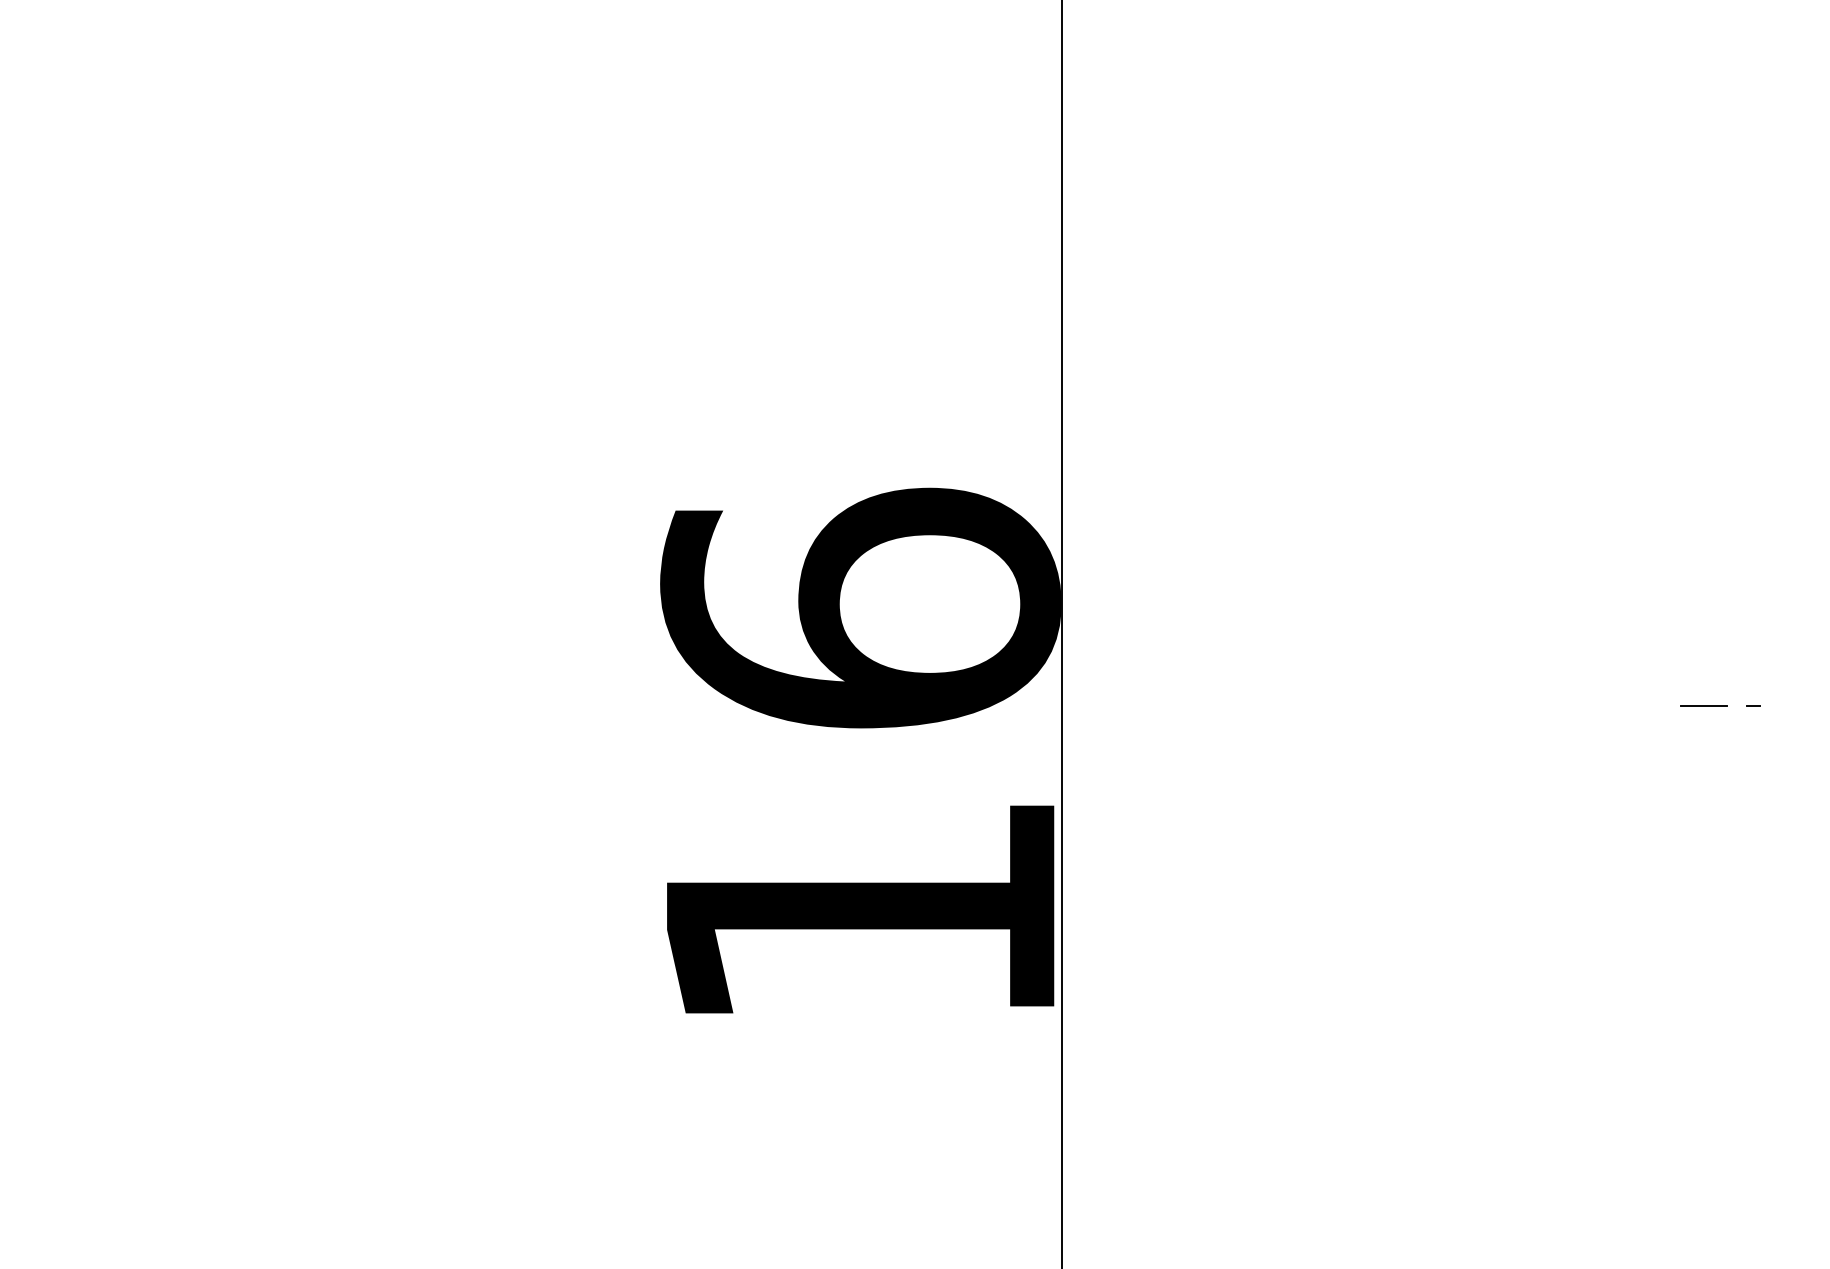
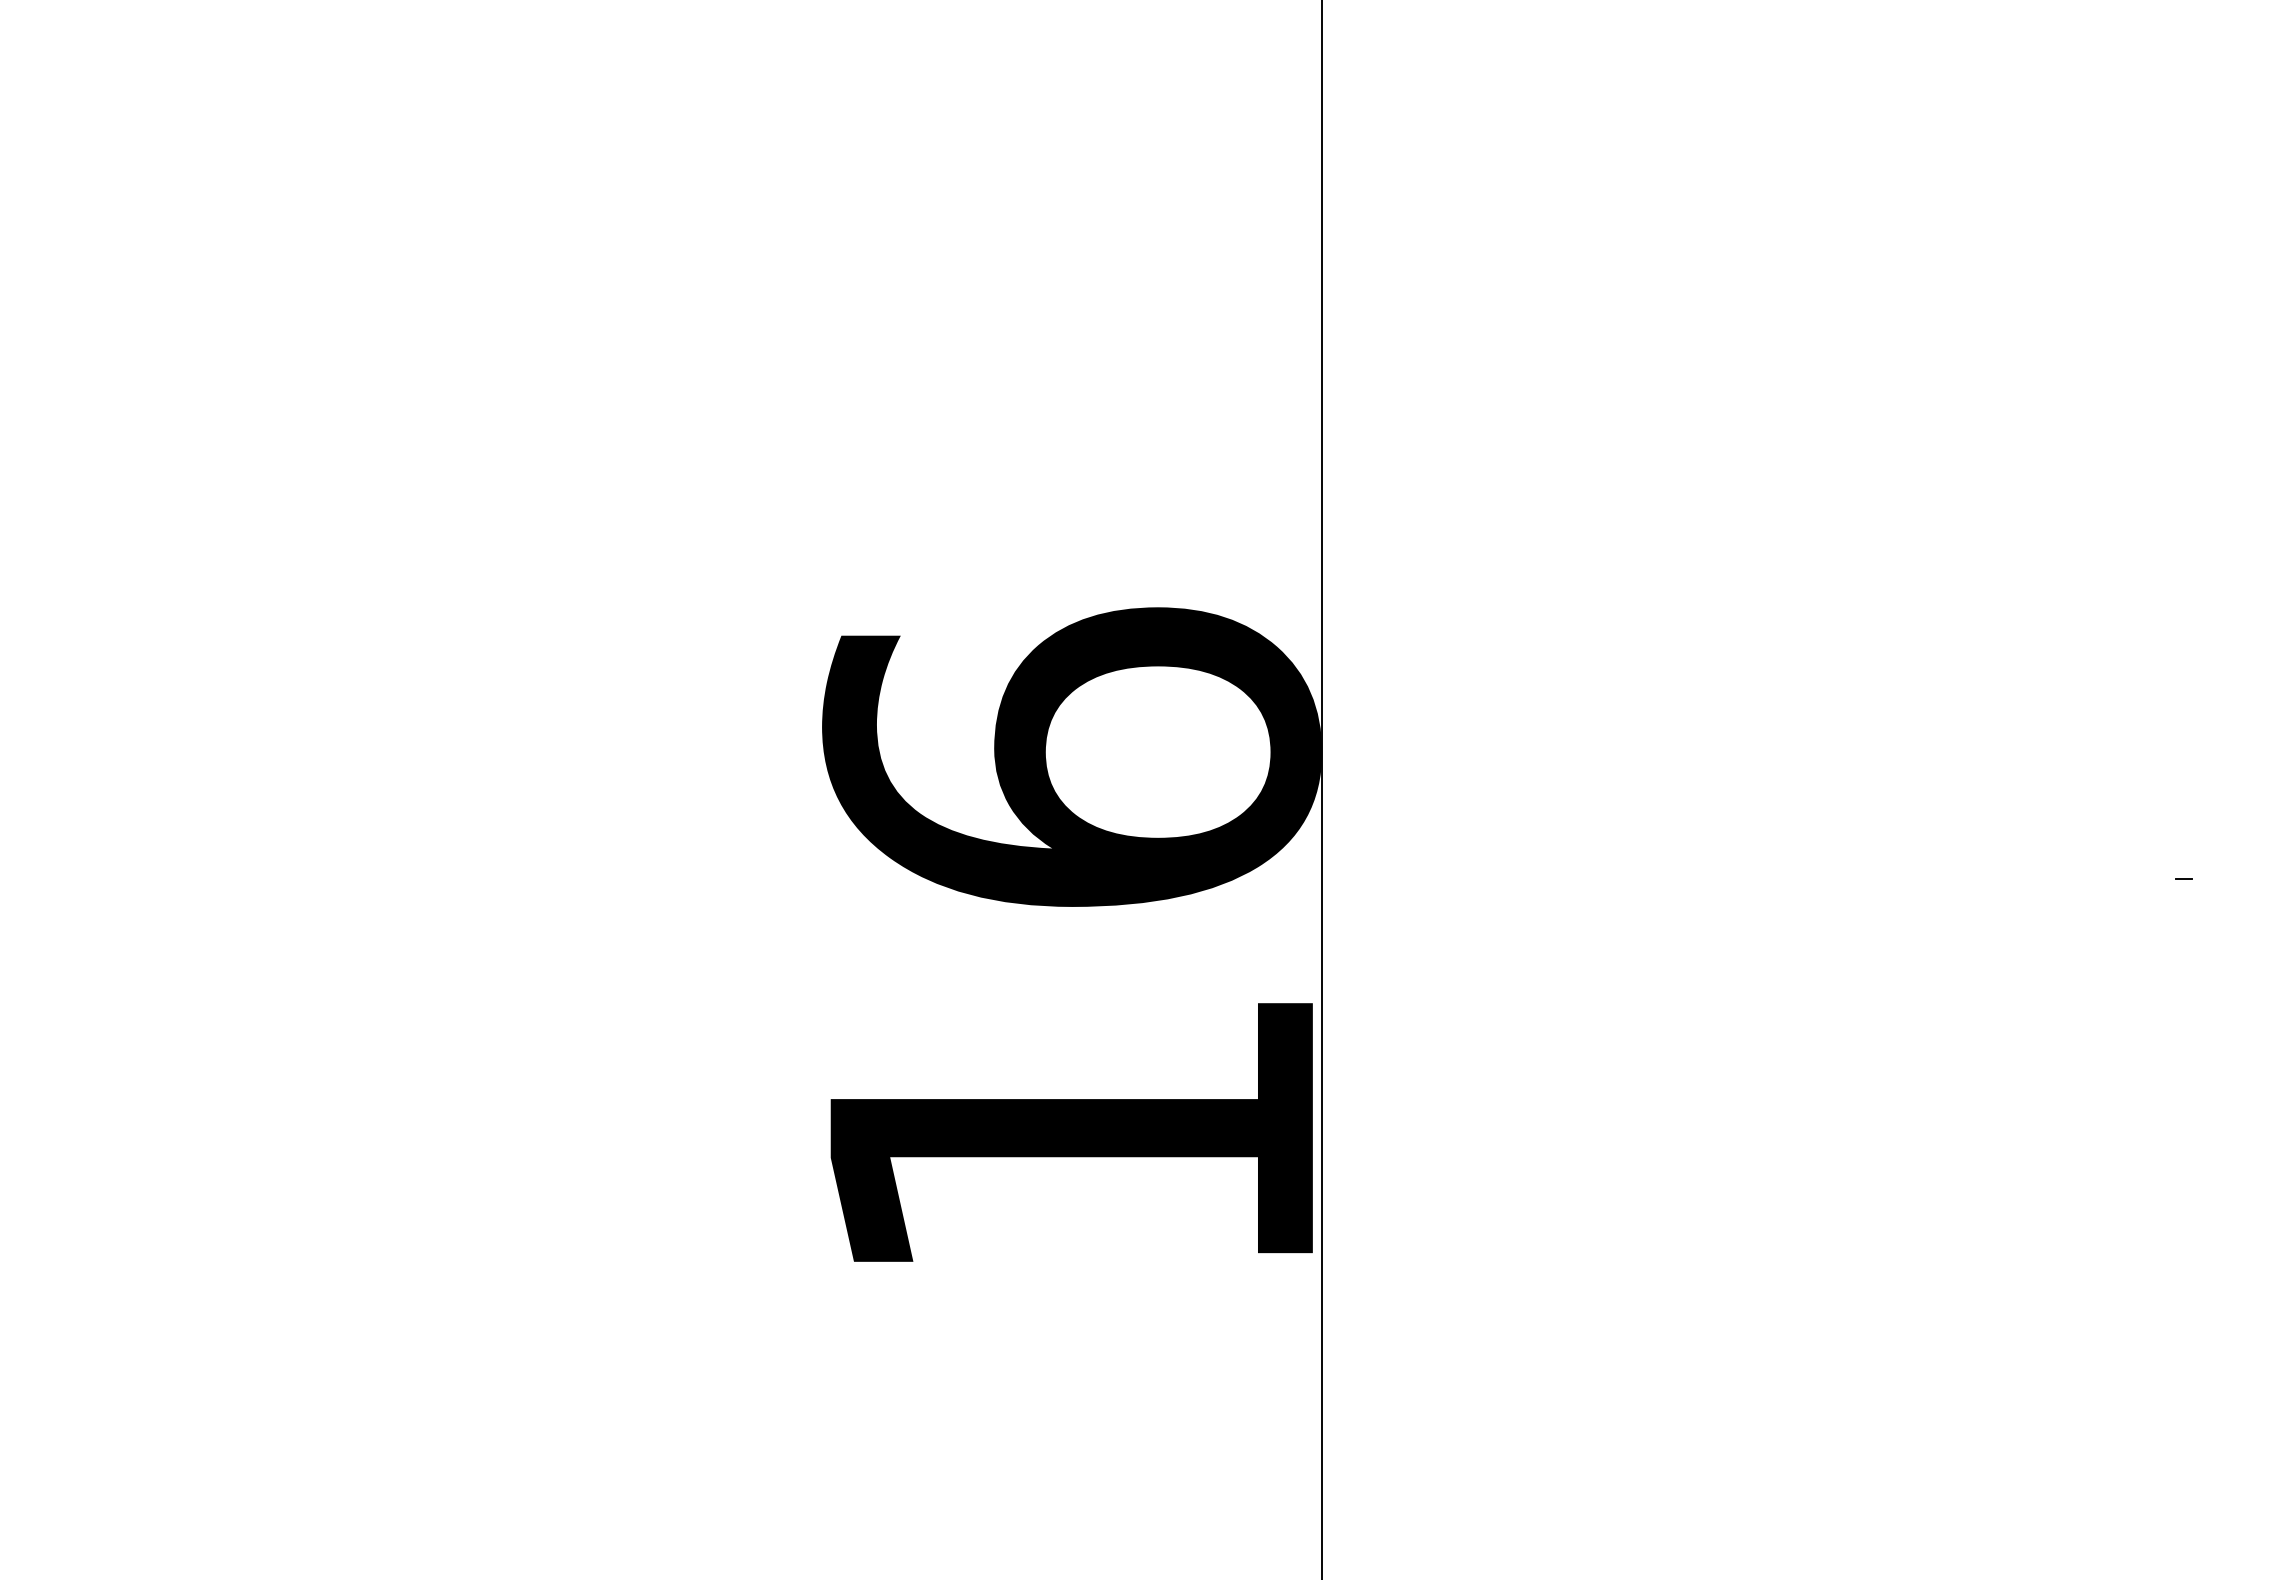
line: (1704, 705) -> (2122, 878), removed

